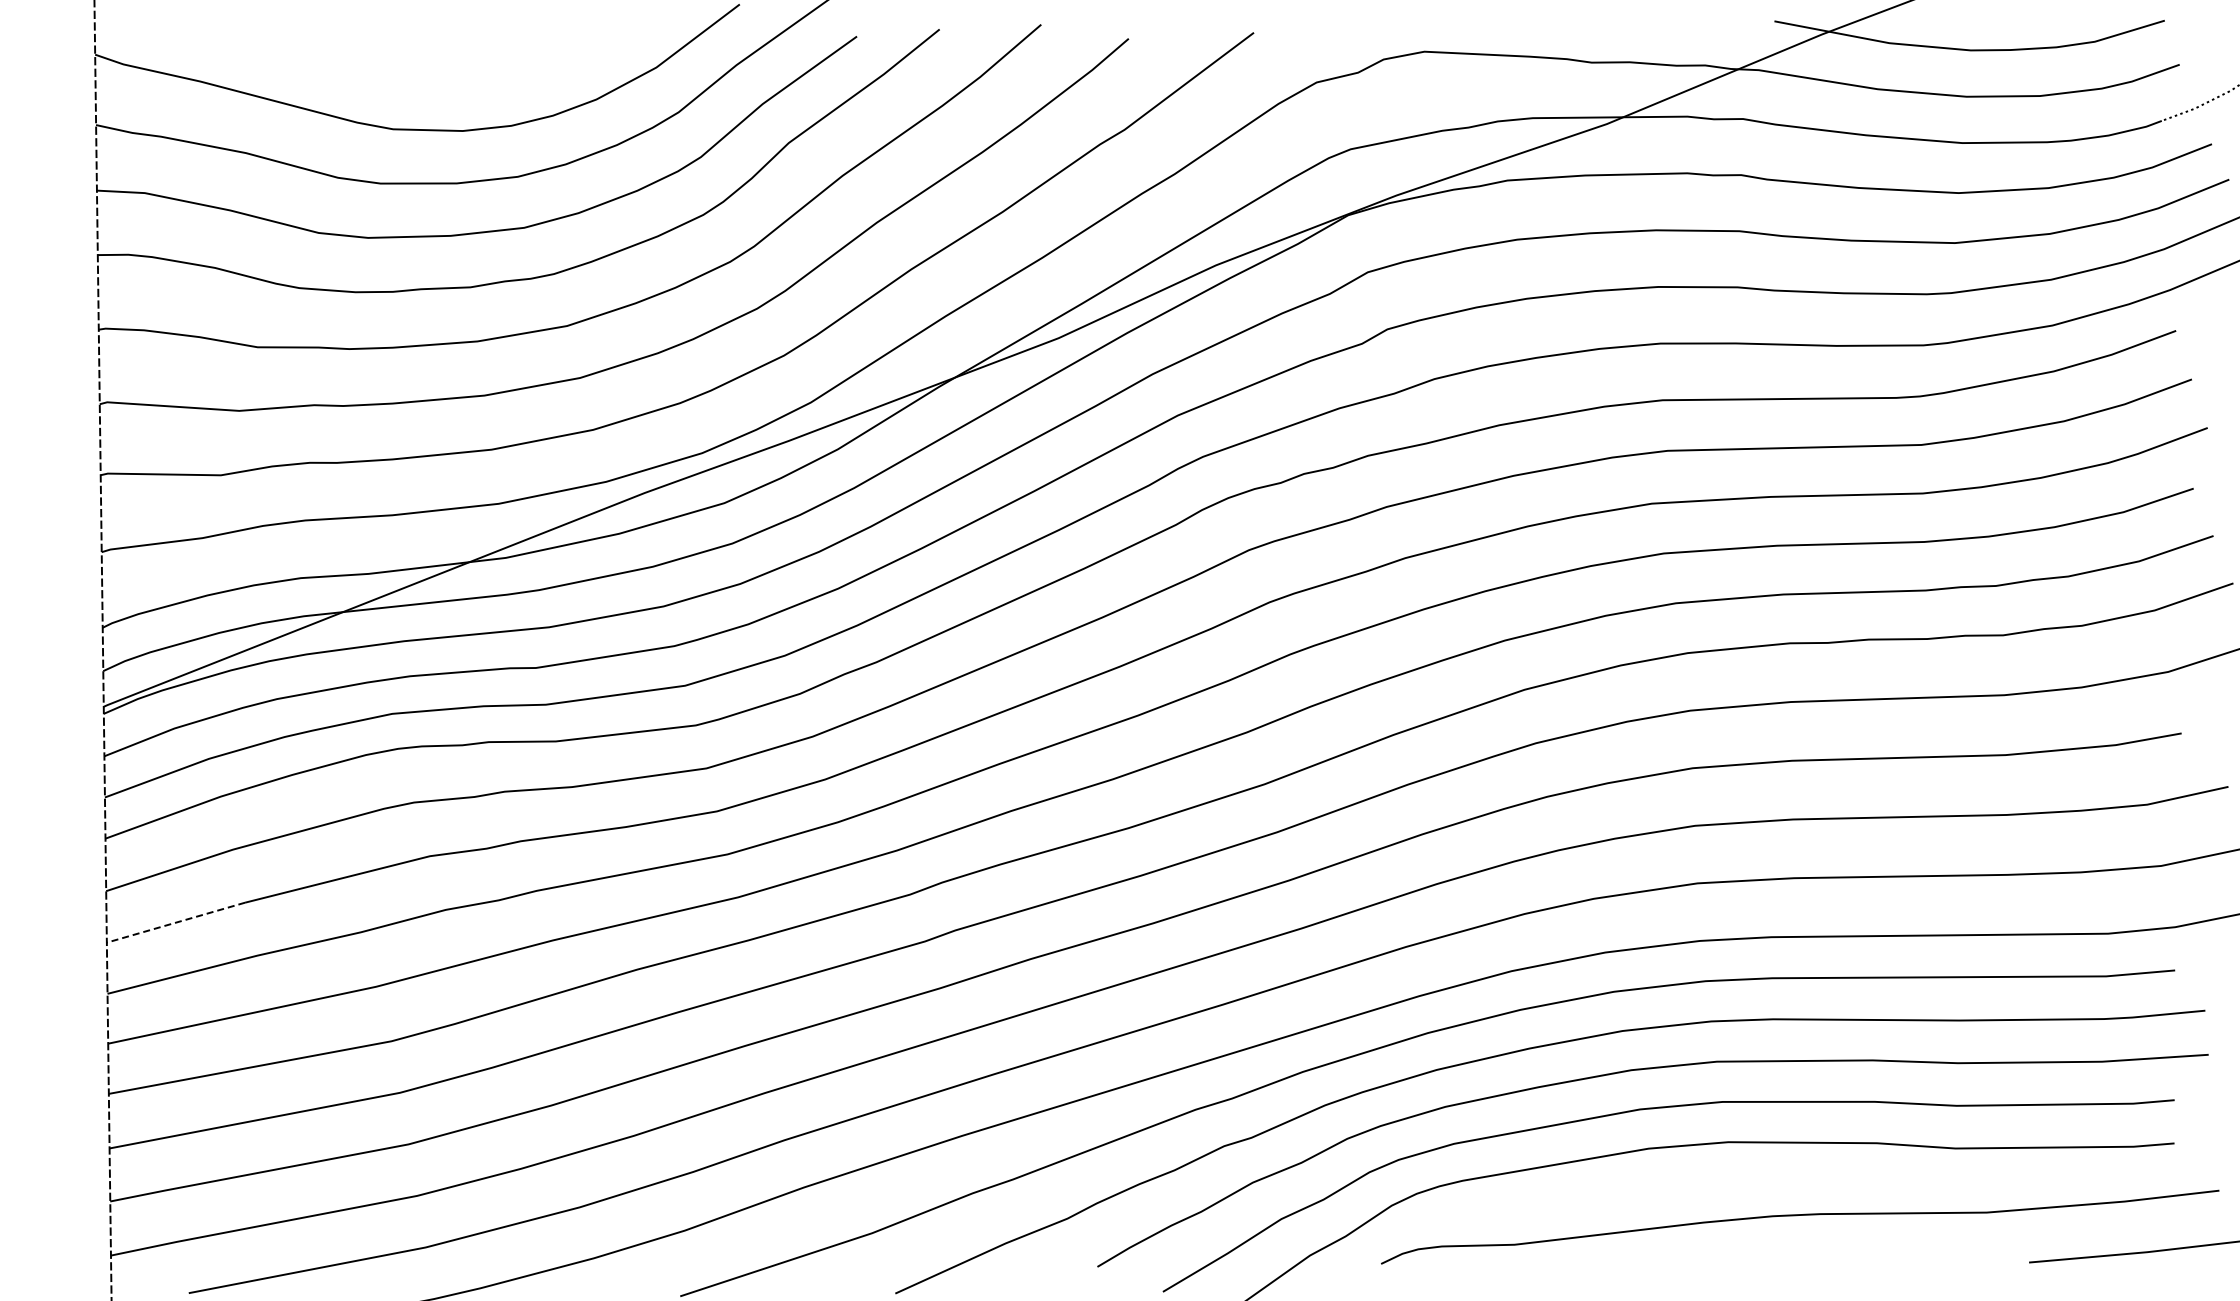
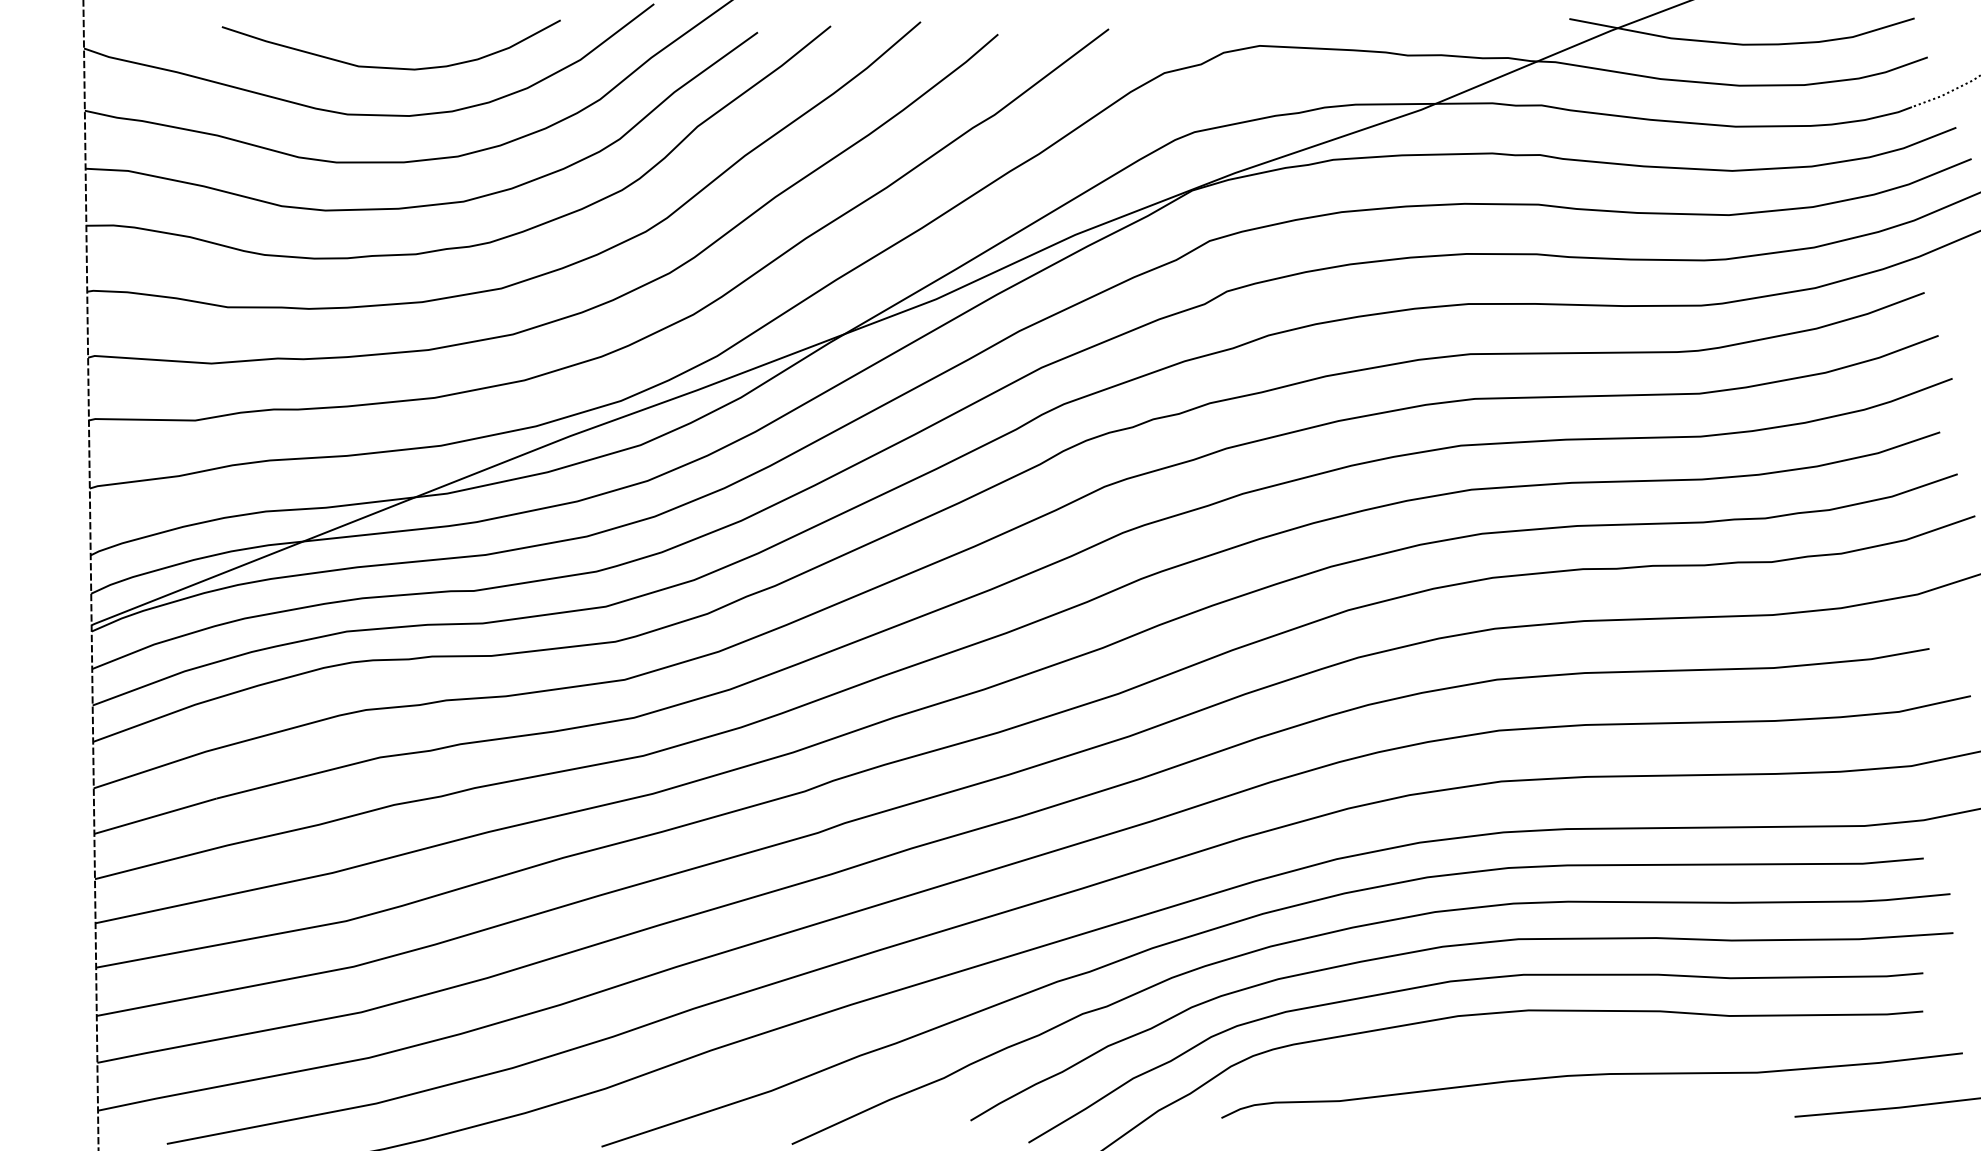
curve: (438, 75) -> (387, 66), added
line: (176, 922) -> (155, 816), dashed -> solid

